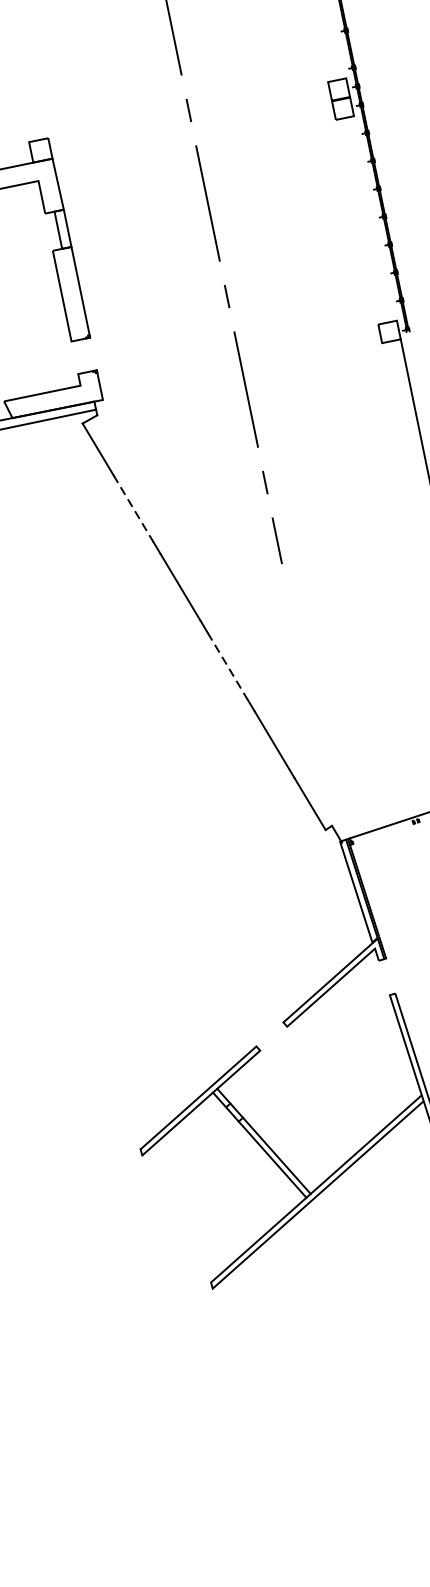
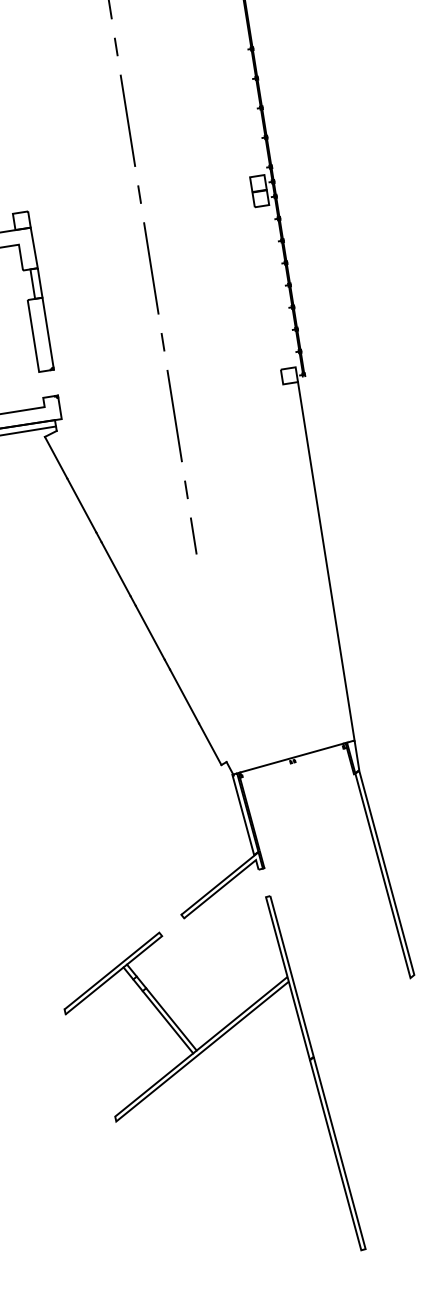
line: (132, 508) -> (81, 505), dashed -> solid
line: (227, 665) -> (150, 632), dashed -> solid

